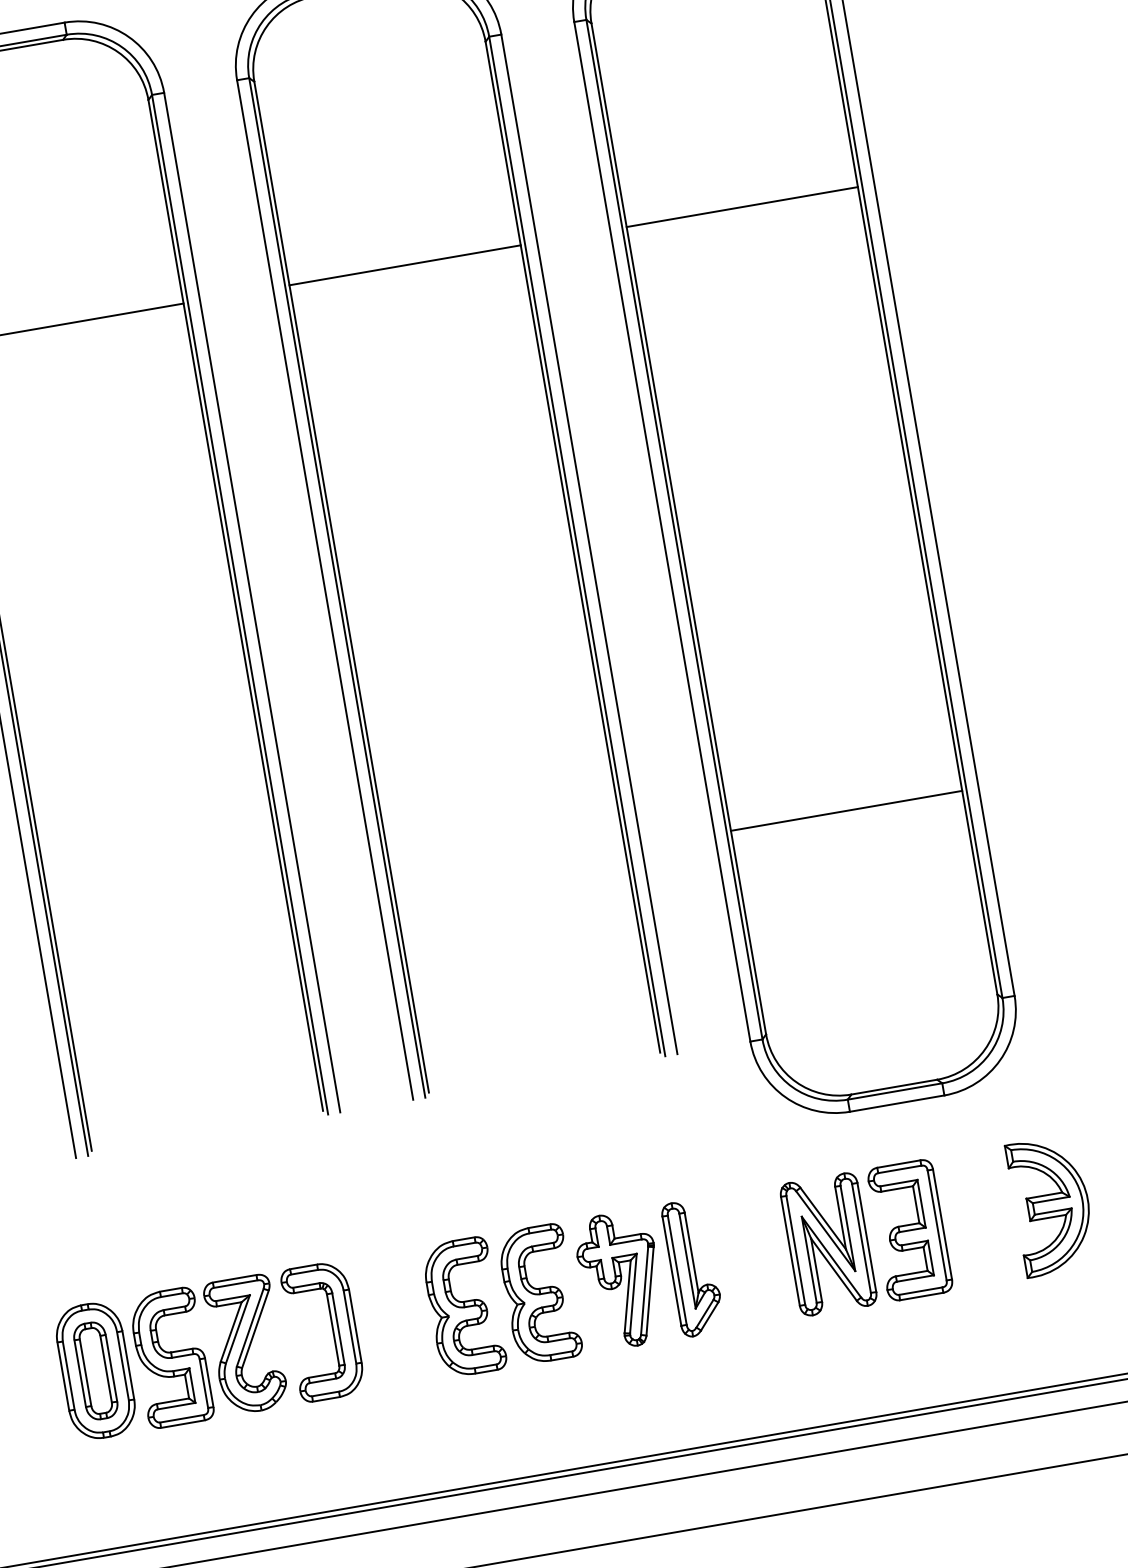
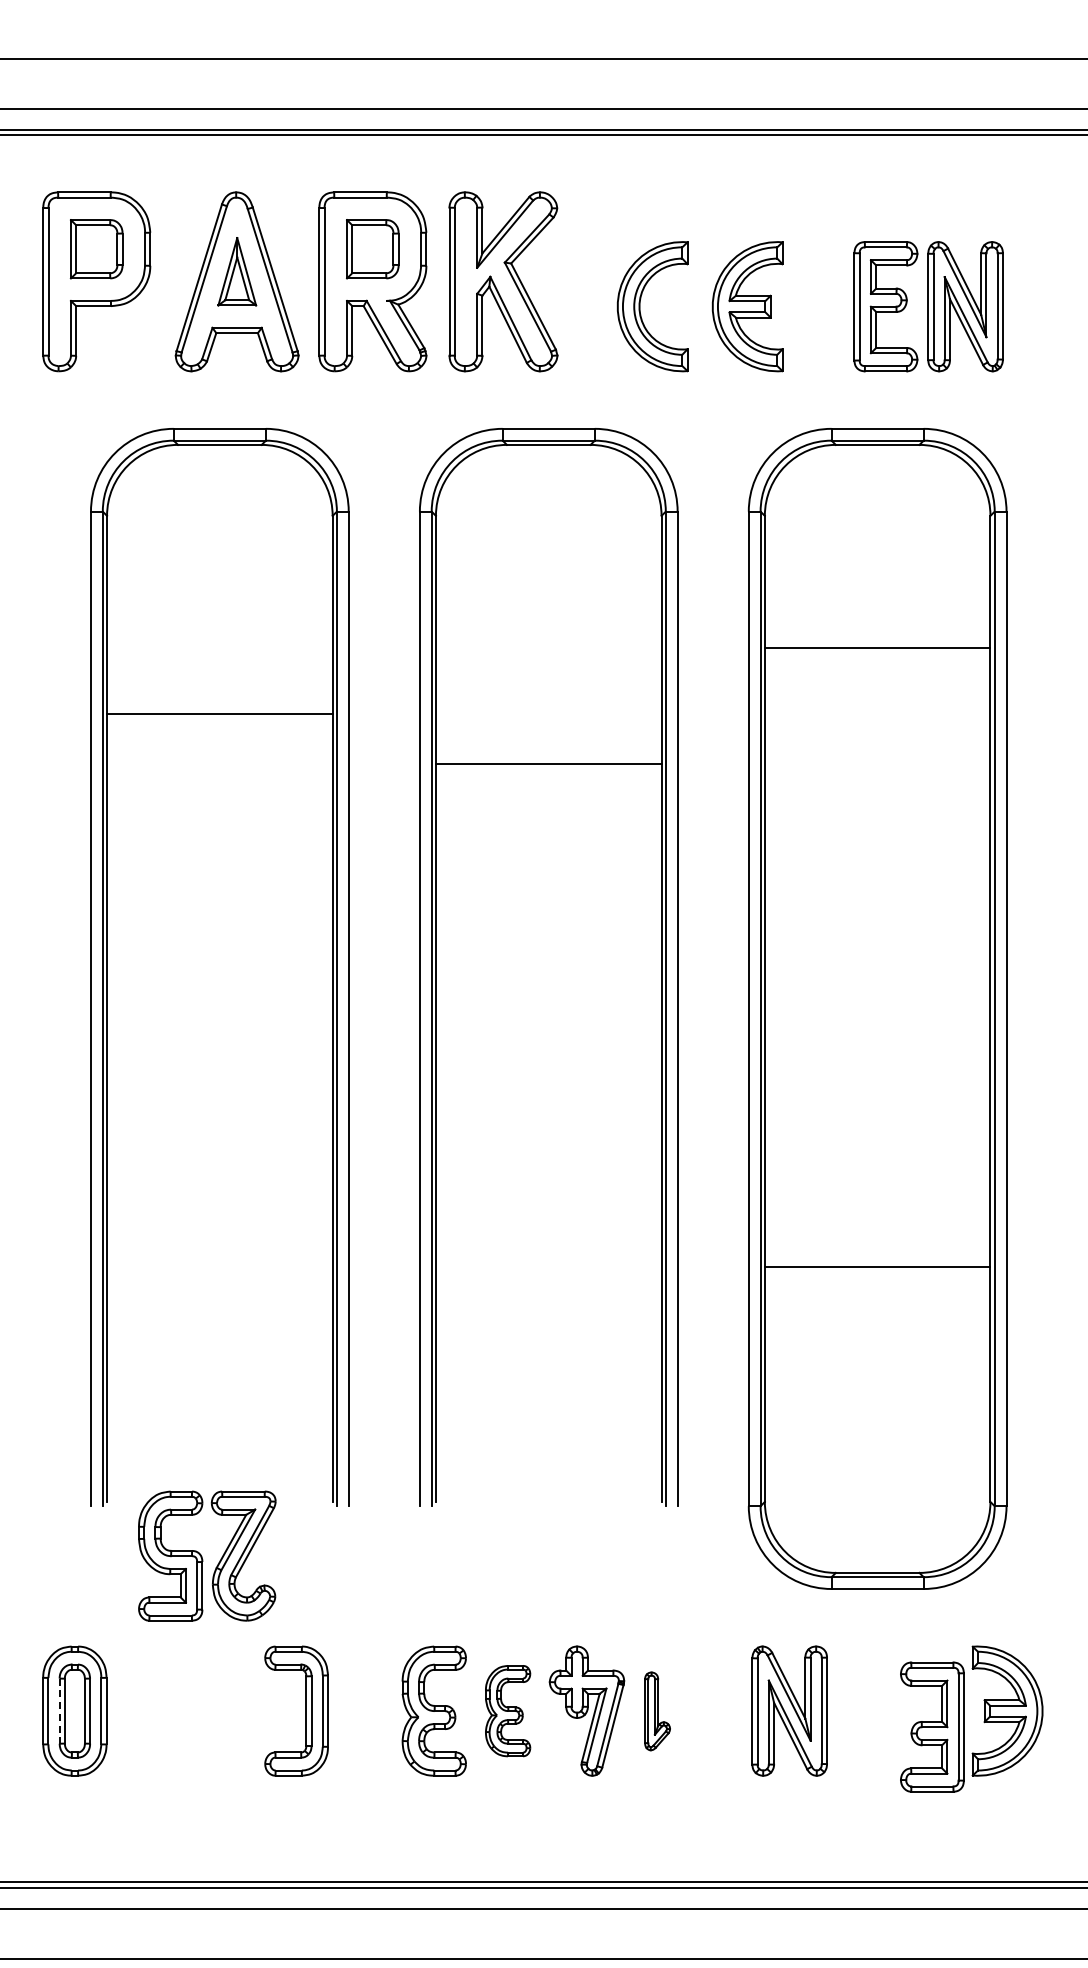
line: (742, 207) -> (877, 648), moved
line: (404, 265) -> (548, 764), moved
line: (846, 810) -> (877, 1267), moved
part: (910, 1229) -> (932, 1726), moved
part: (693, 1268) -> (657, 1711), size x0.6
part: (539, 1293) -> (507, 1710), size x0.7
part: (209, 1350) -> (207, 1555), moved
line: (80, 1374) -> (59, 1711), solid -> dashed

